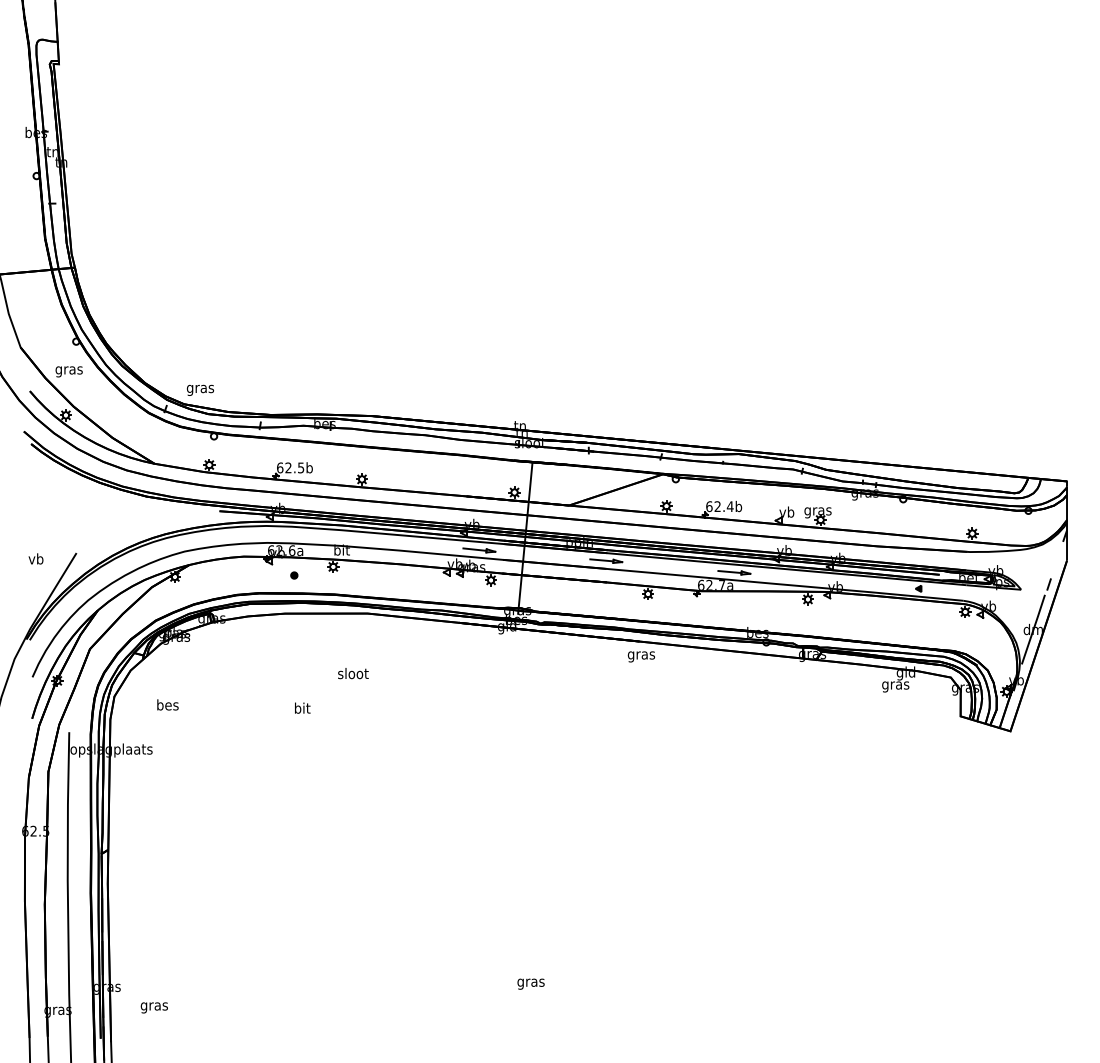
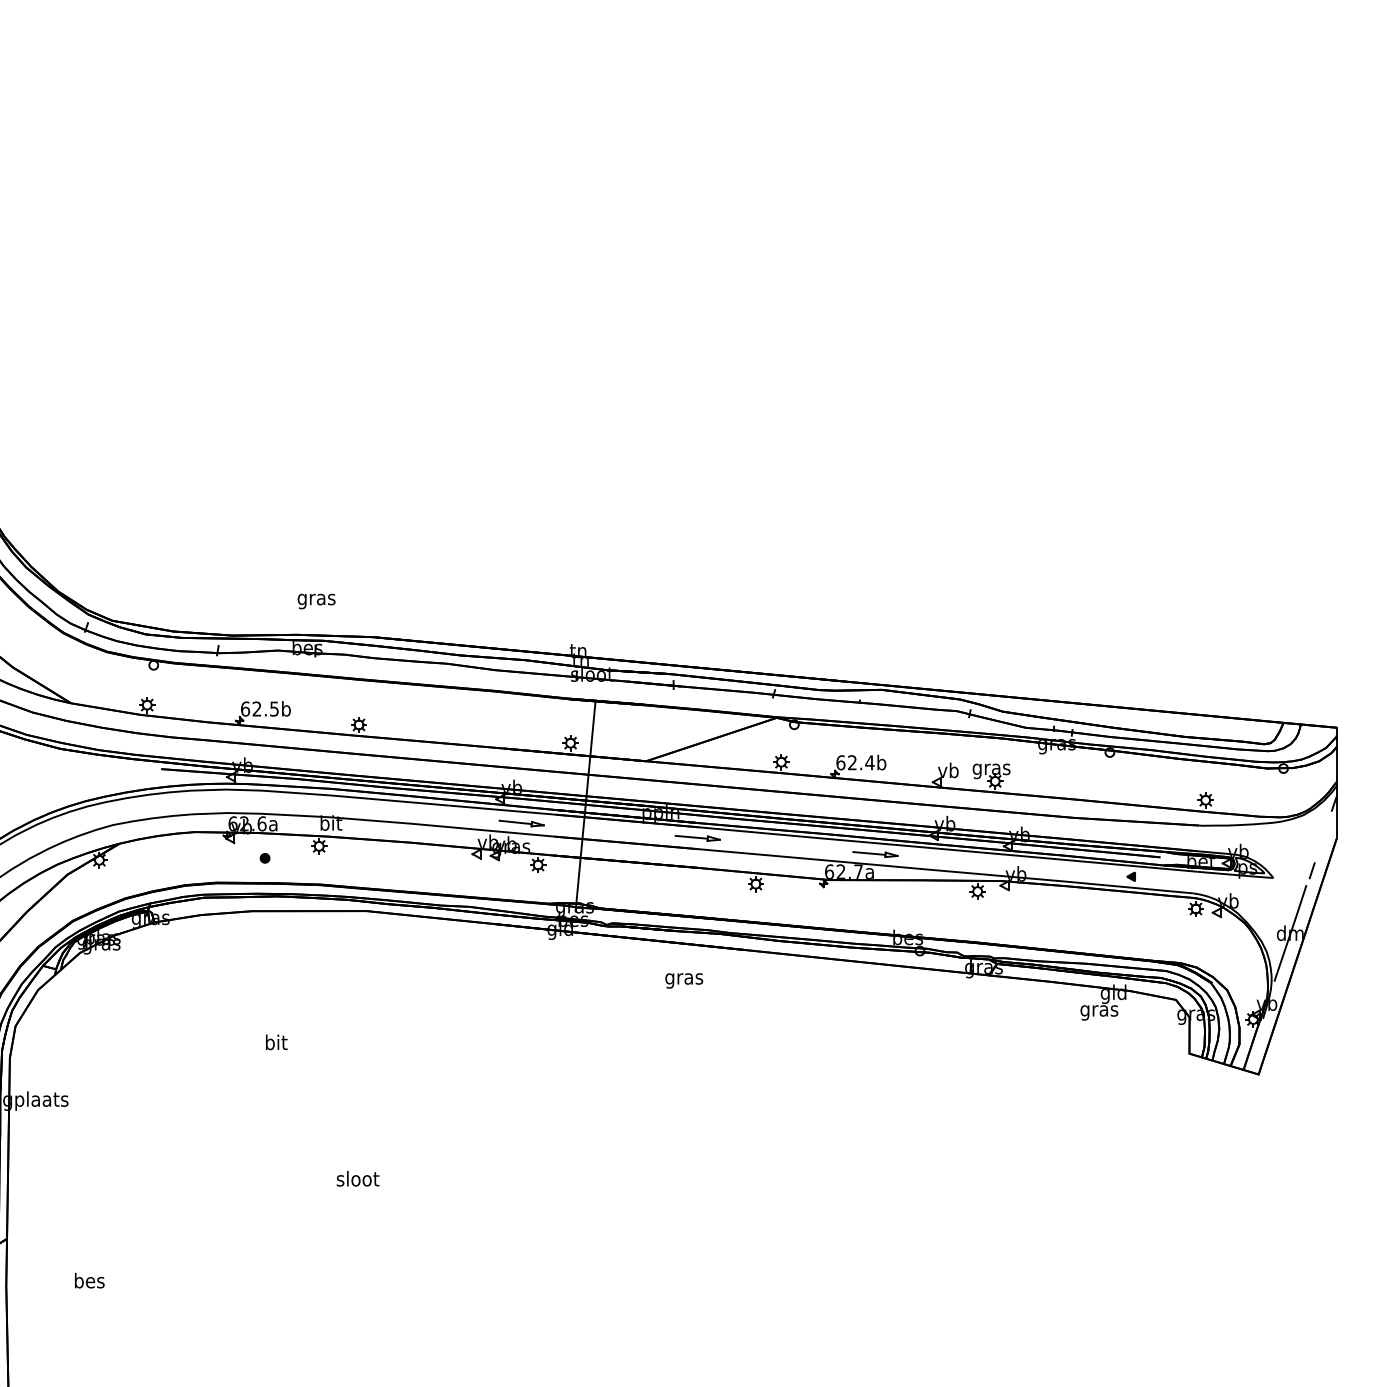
text: (200, 389) -> (316, 600), moved
text: (640, 656) -> (682, 980), moved
text: (353, 673) -> (358, 1178), moved
text: (167, 704) -> (89, 1280), moved

